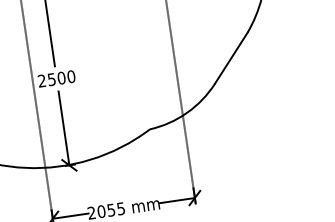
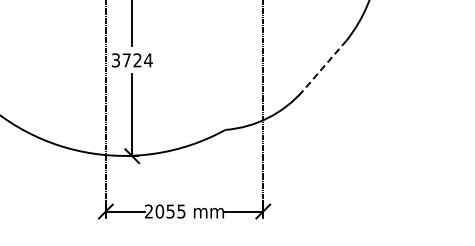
line: (230, 58) -> (324, 65), solid -> dashed
text: (56, 78) -> (132, 60), 2500 -> 3724

